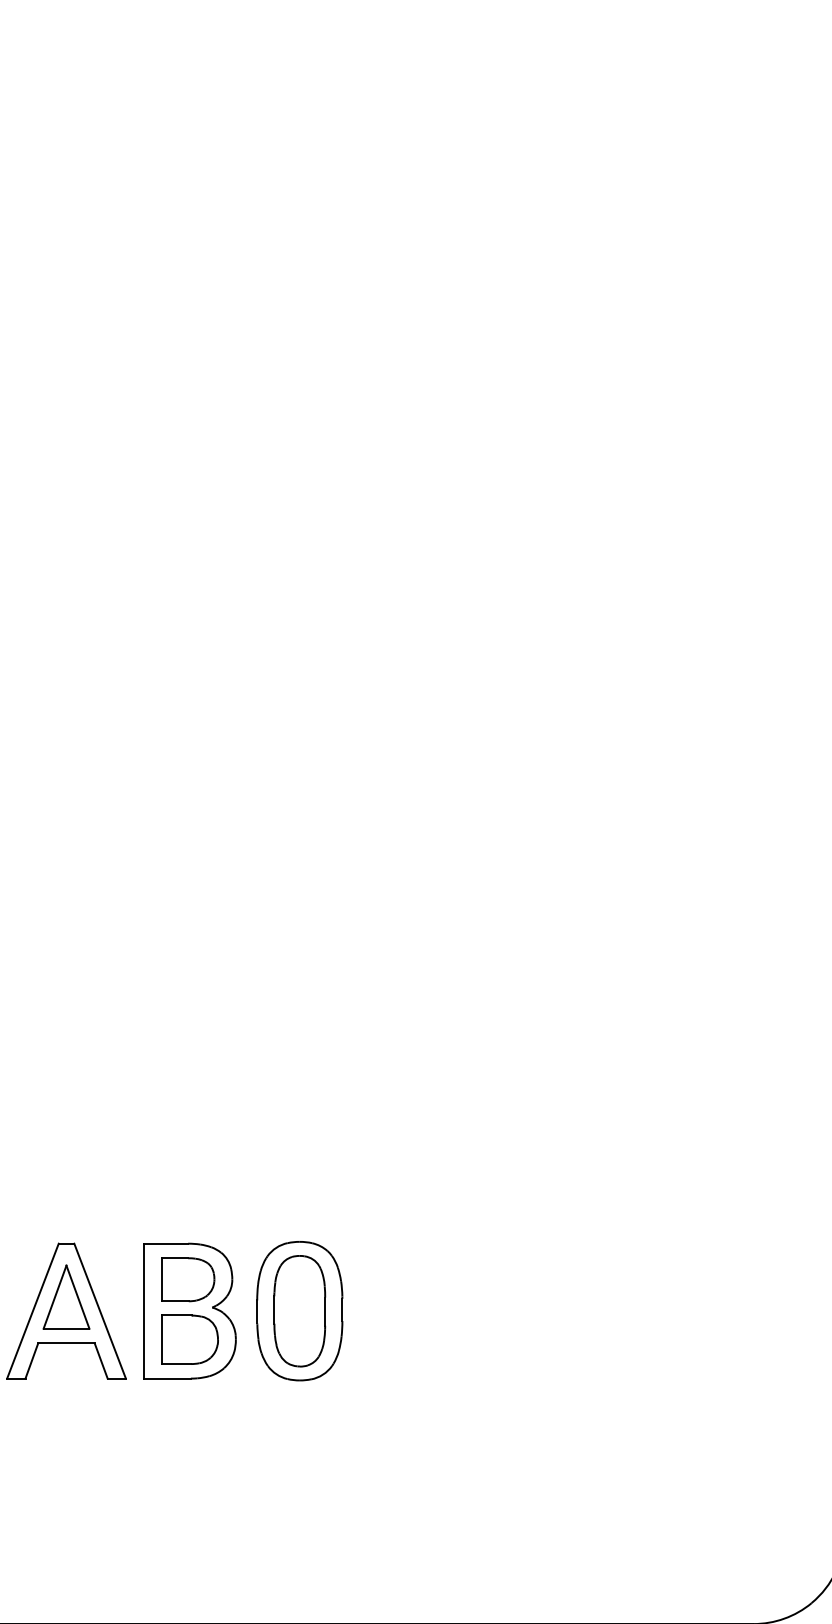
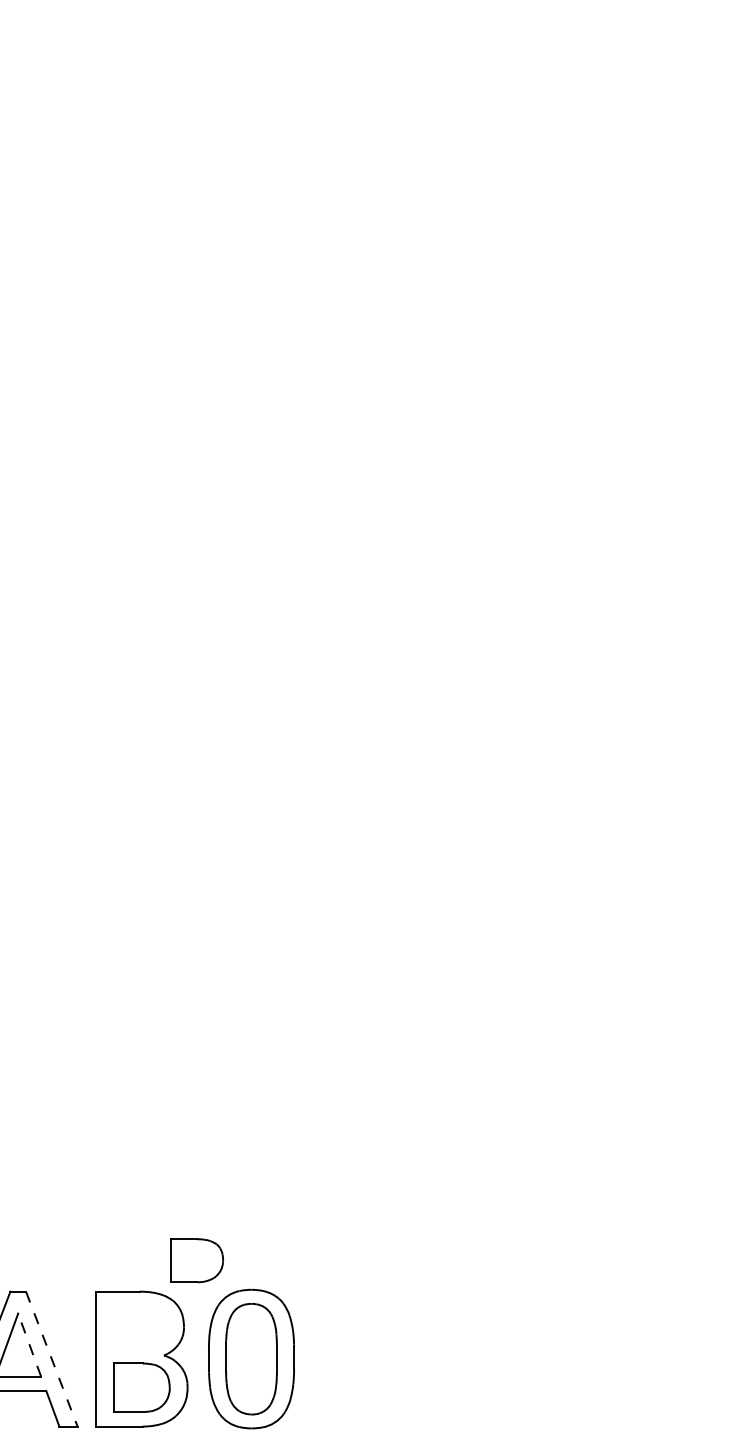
part: (188, 1279) -> (197, 1260), moved
line: (77, 1297) -> (29, 1345), solid -> dashed
line: (100, 1311) -> (52, 1359), solid -> dashed

